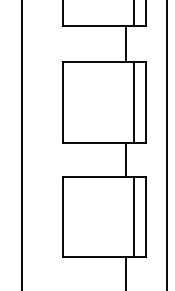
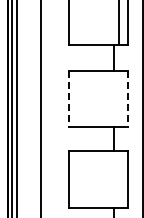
line: (134, 101) -> (119, 98), removed
line: (63, 103) -> (69, 99), solid -> dashed
line: (145, 103) -> (127, 99), solid -> dashed
line: (134, 216) -> (119, 179), removed

